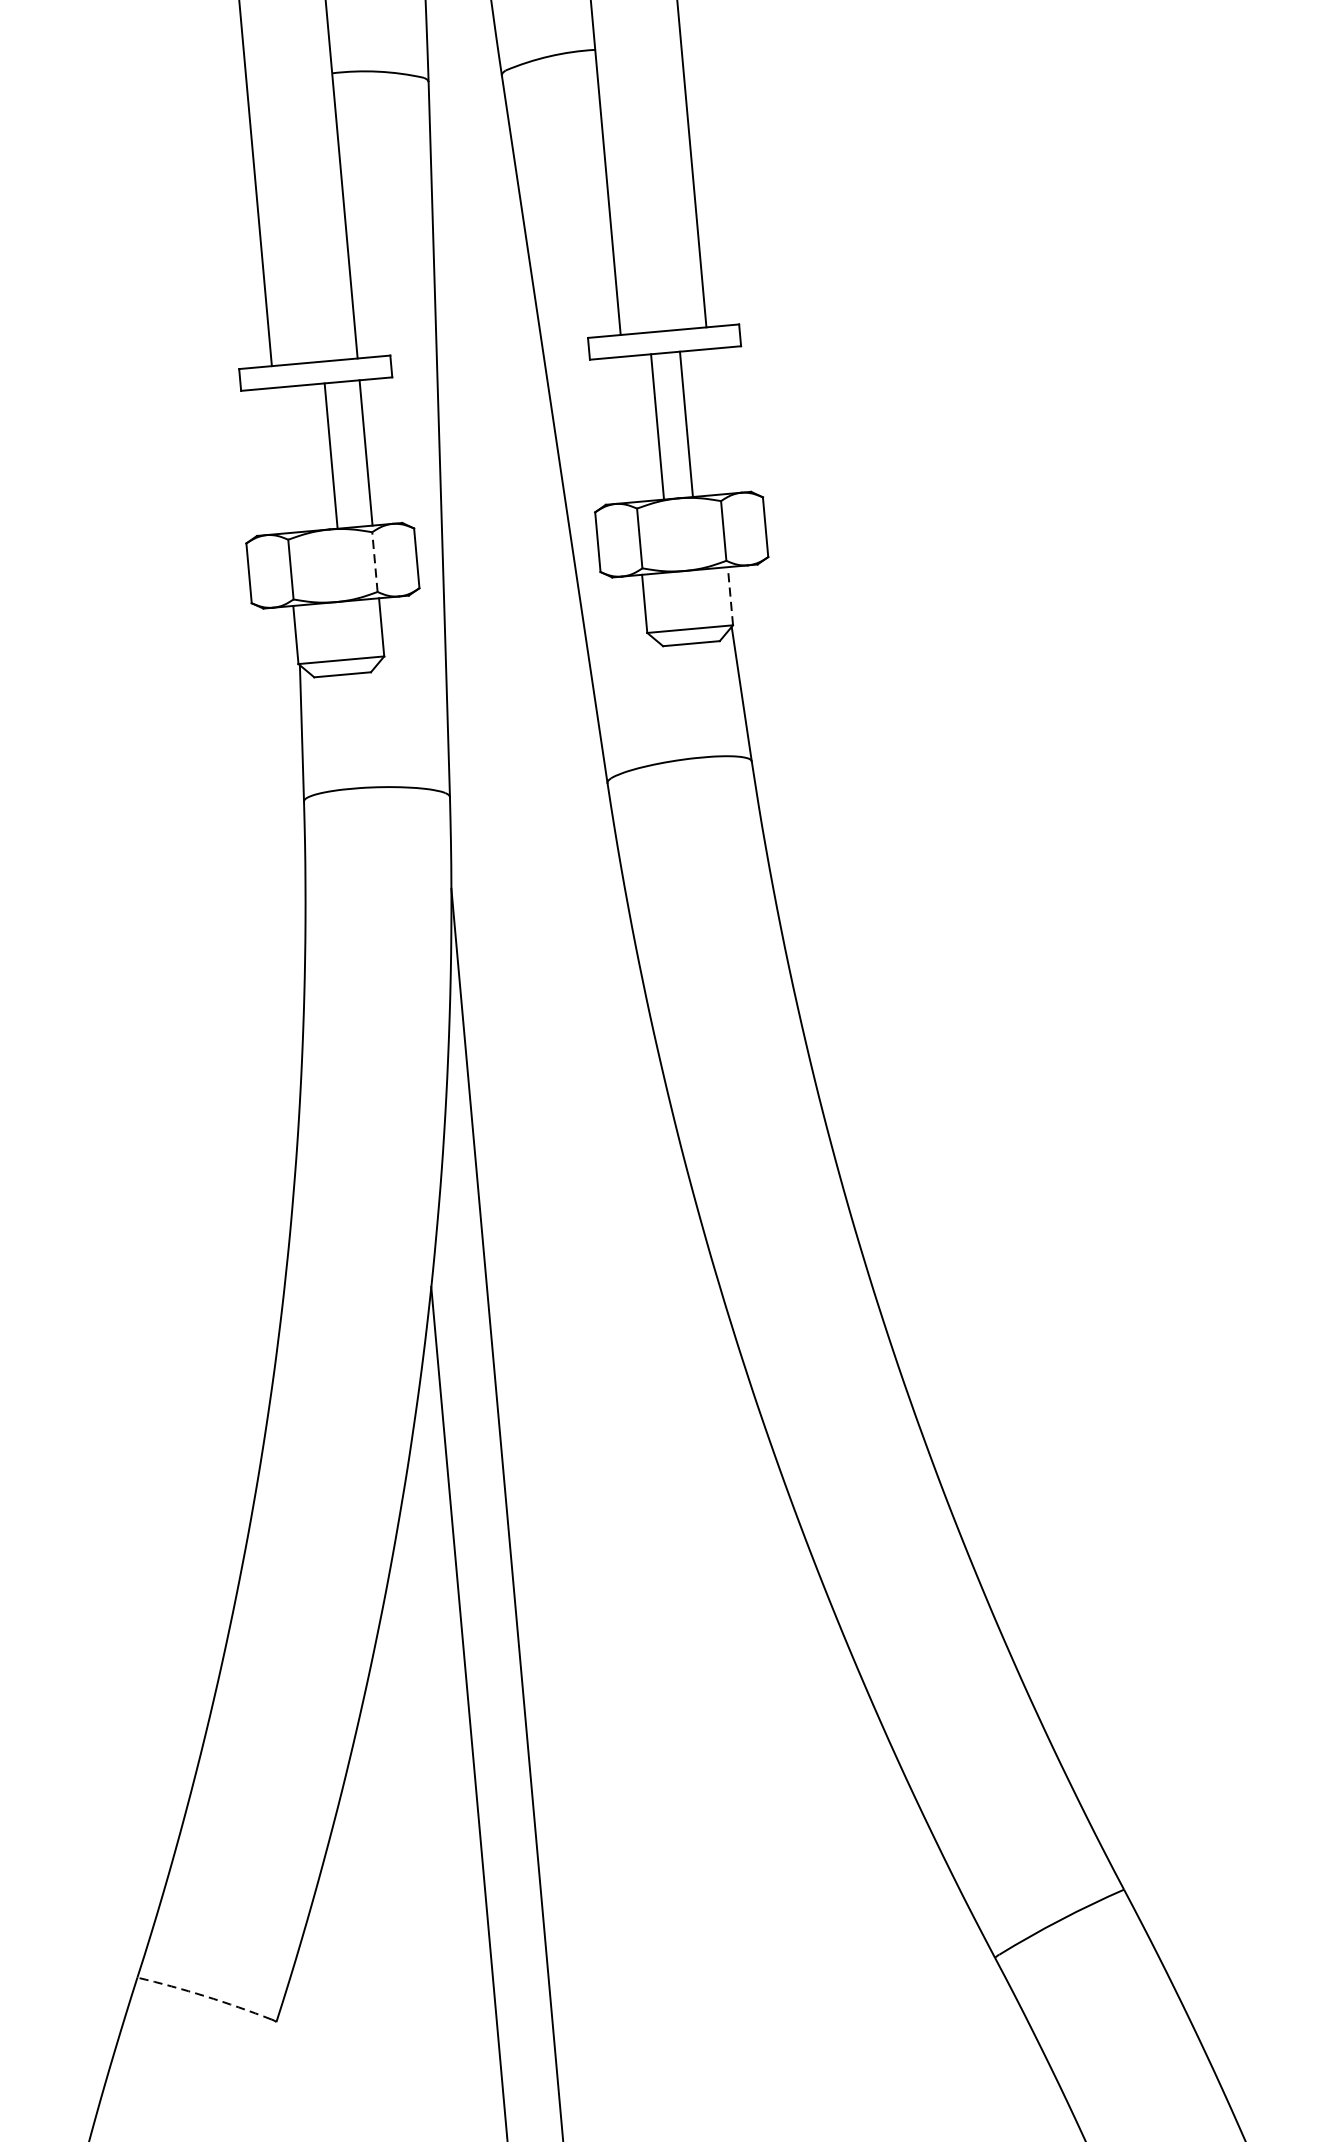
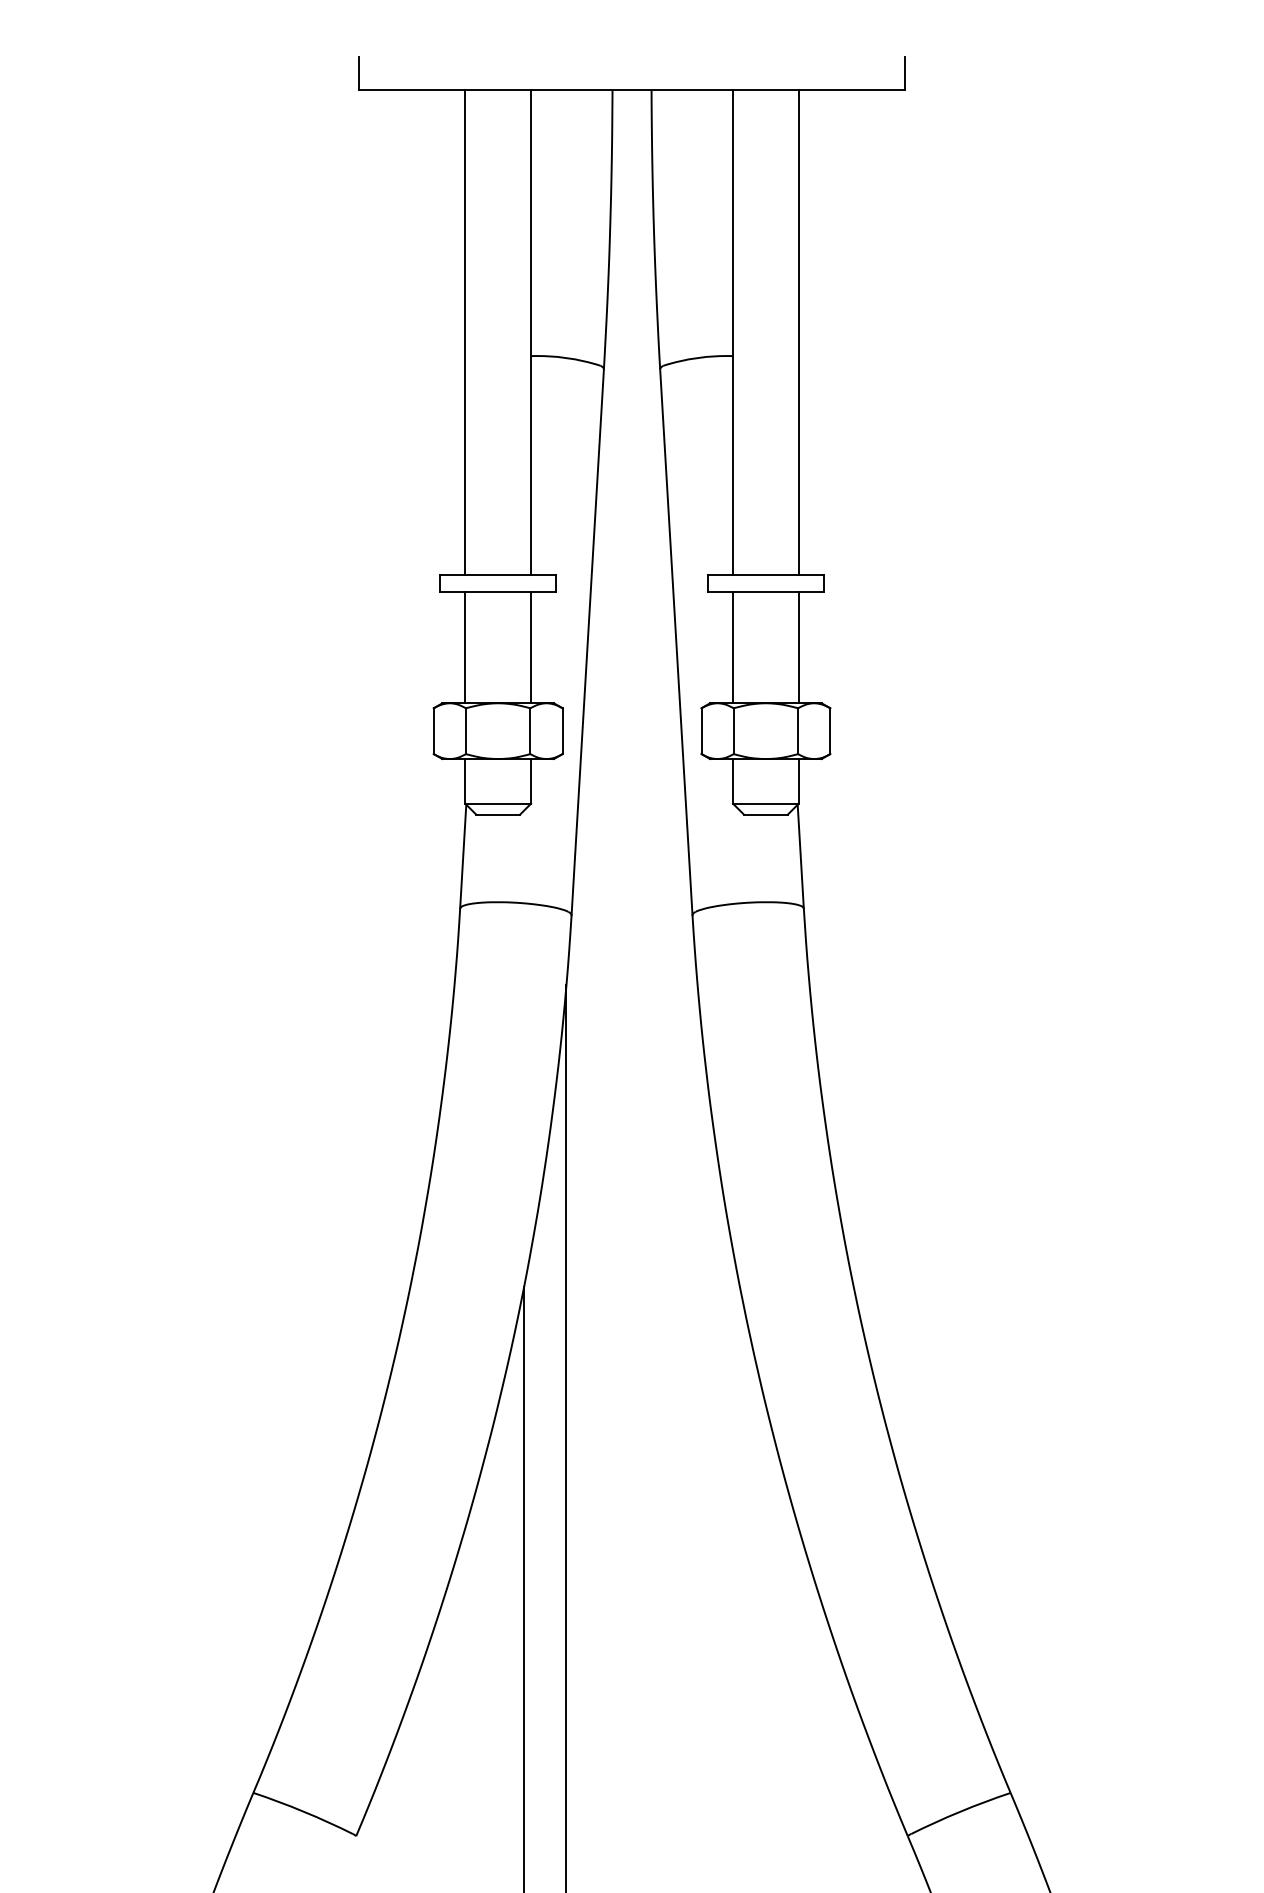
line: (687, 424) -> (733, 647), moved
line: (657, 426) -> (798, 647), moved
line: (331, 456) -> (465, 647), moved
line: (375, 562) -> (530, 731), dashed -> solid
line: (729, 595) -> (798, 780), dashed -> solid
arc: (204, 1996) -> (303, 1811), dashed -> solid

